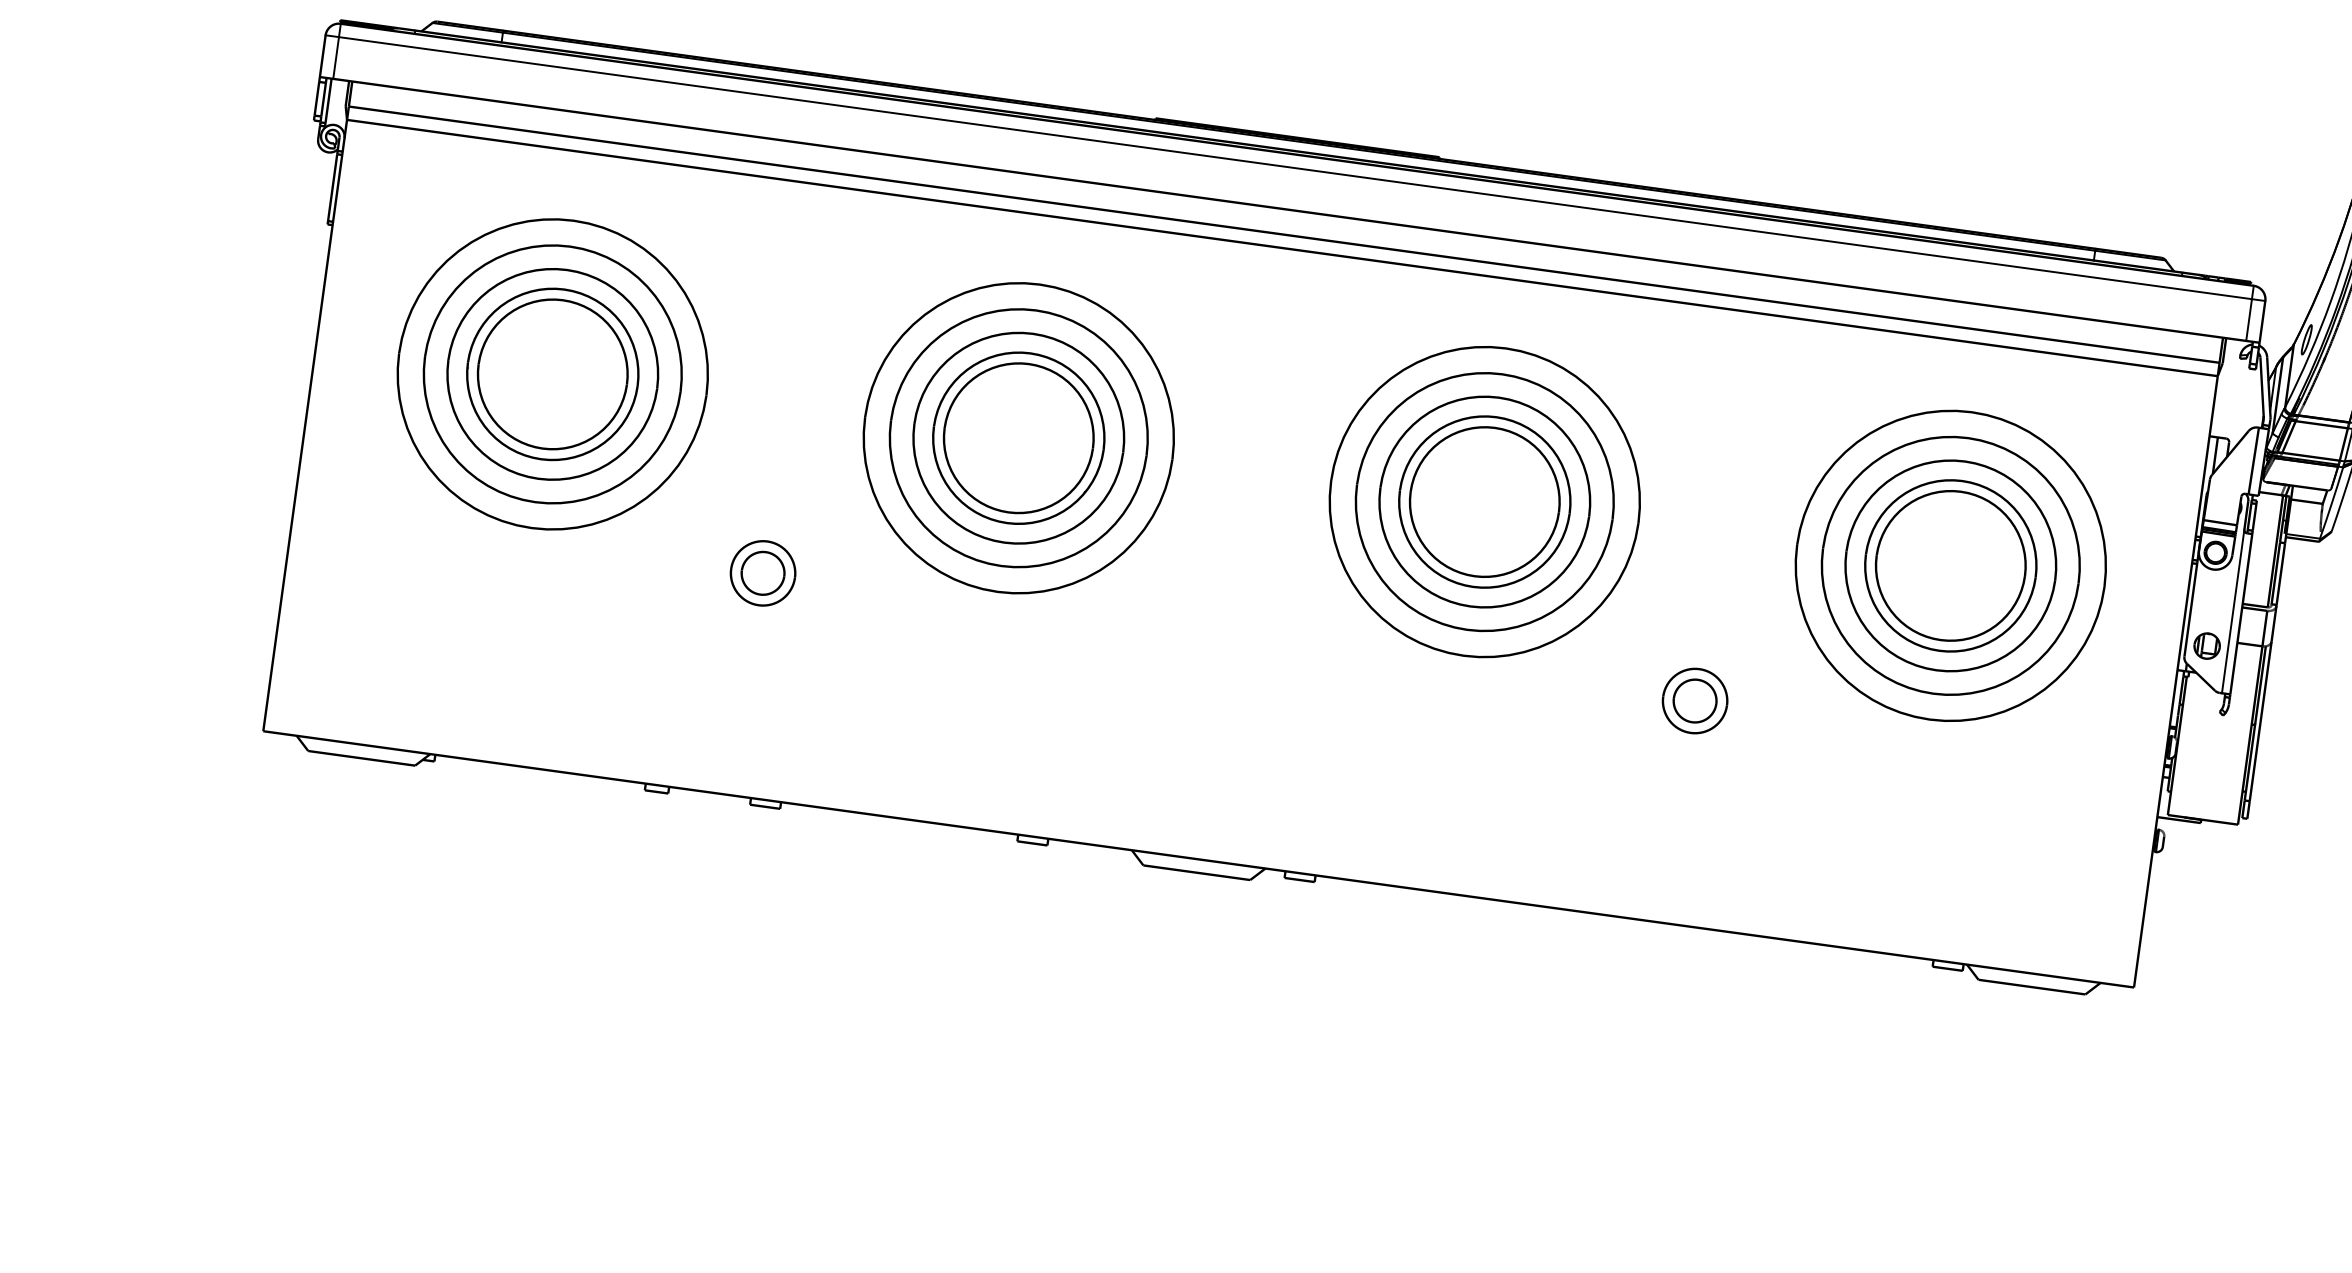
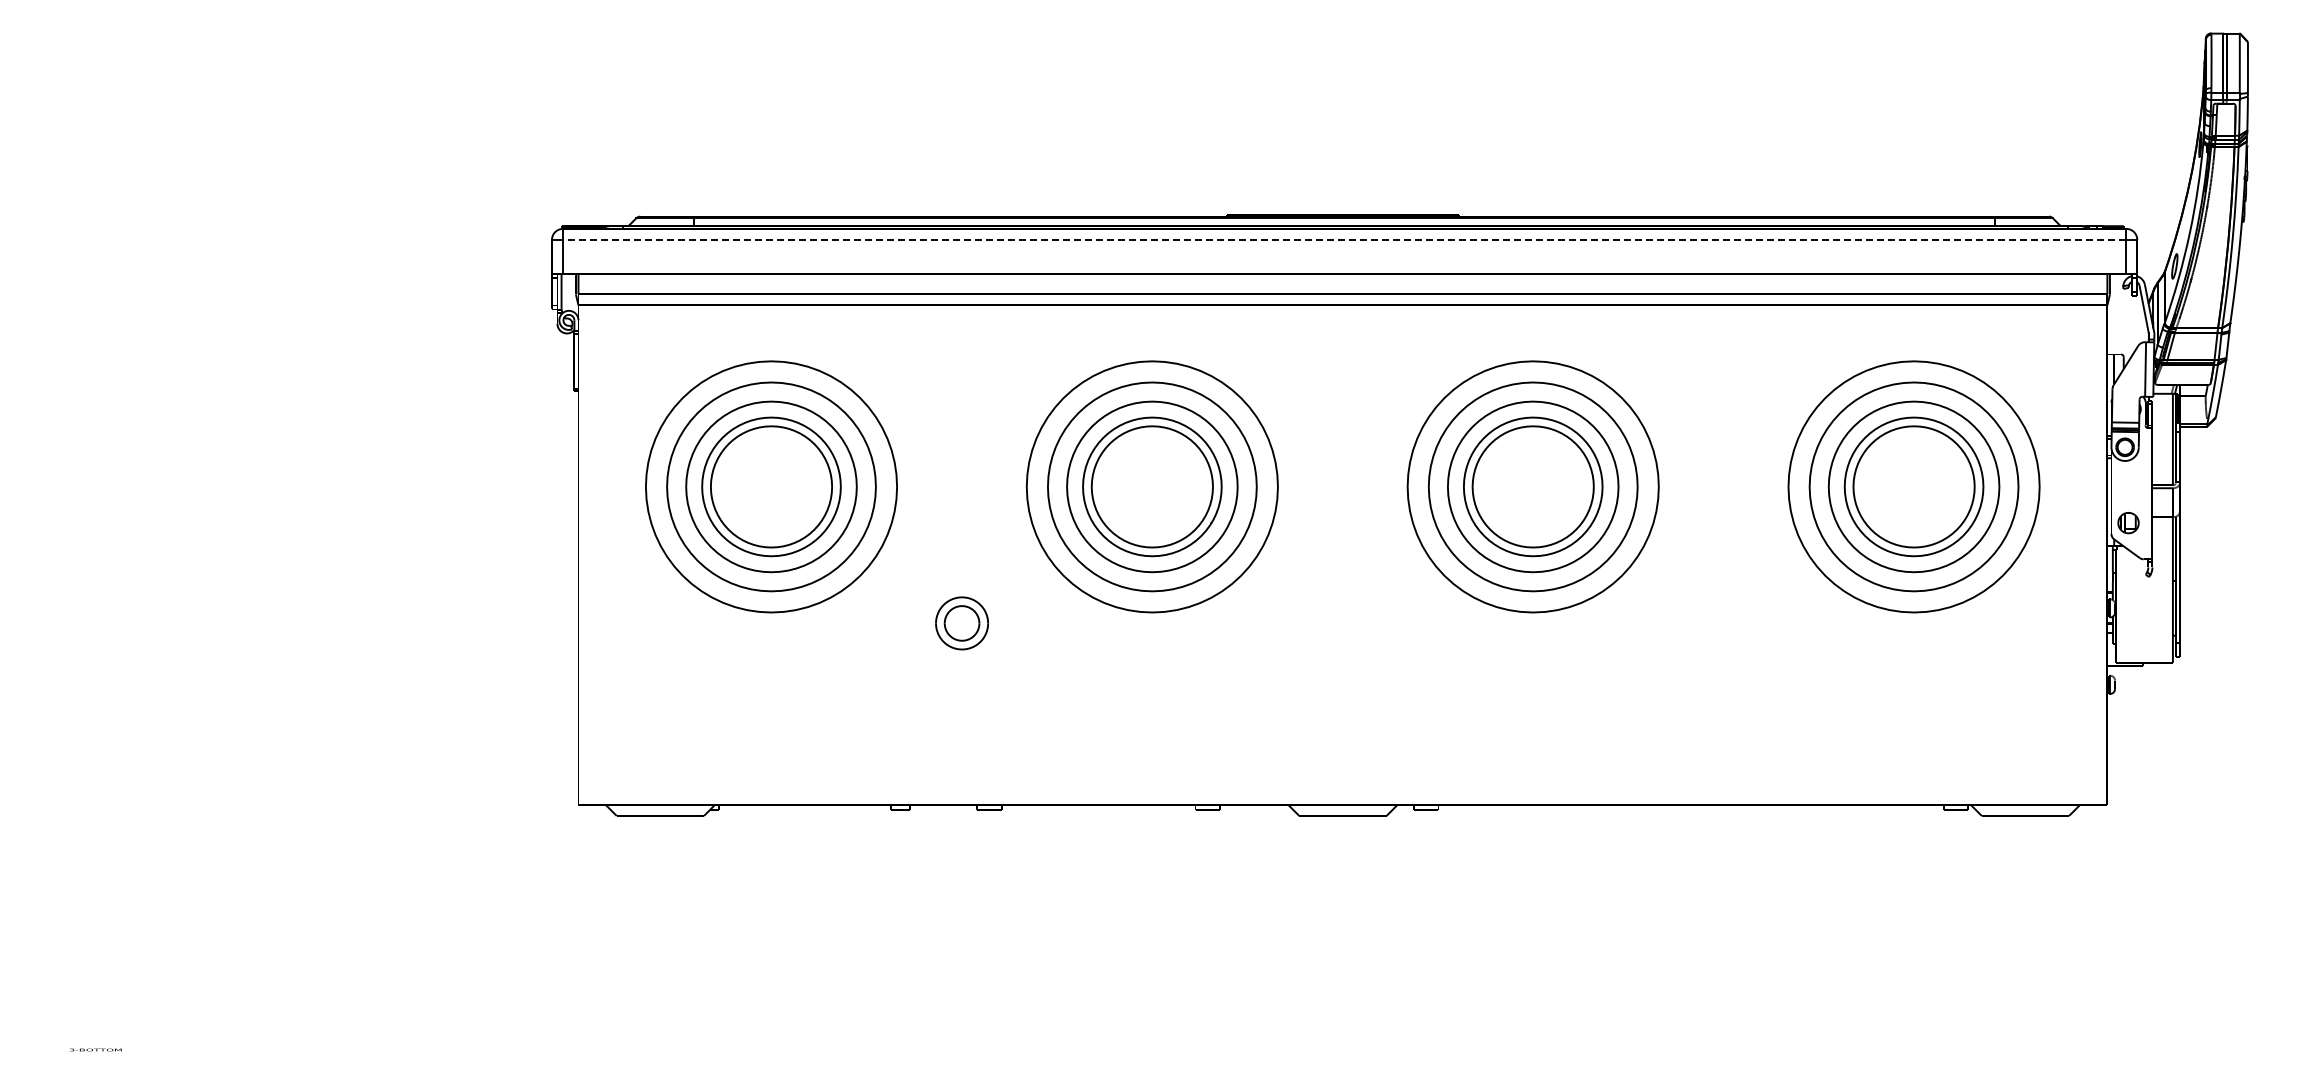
line: (1295, 167) -> (1344, 239), solid -> dashed
line: (2233, 611) -> (2145, 492), removed
part: (1694, 701) -> (1723, 623), removed

